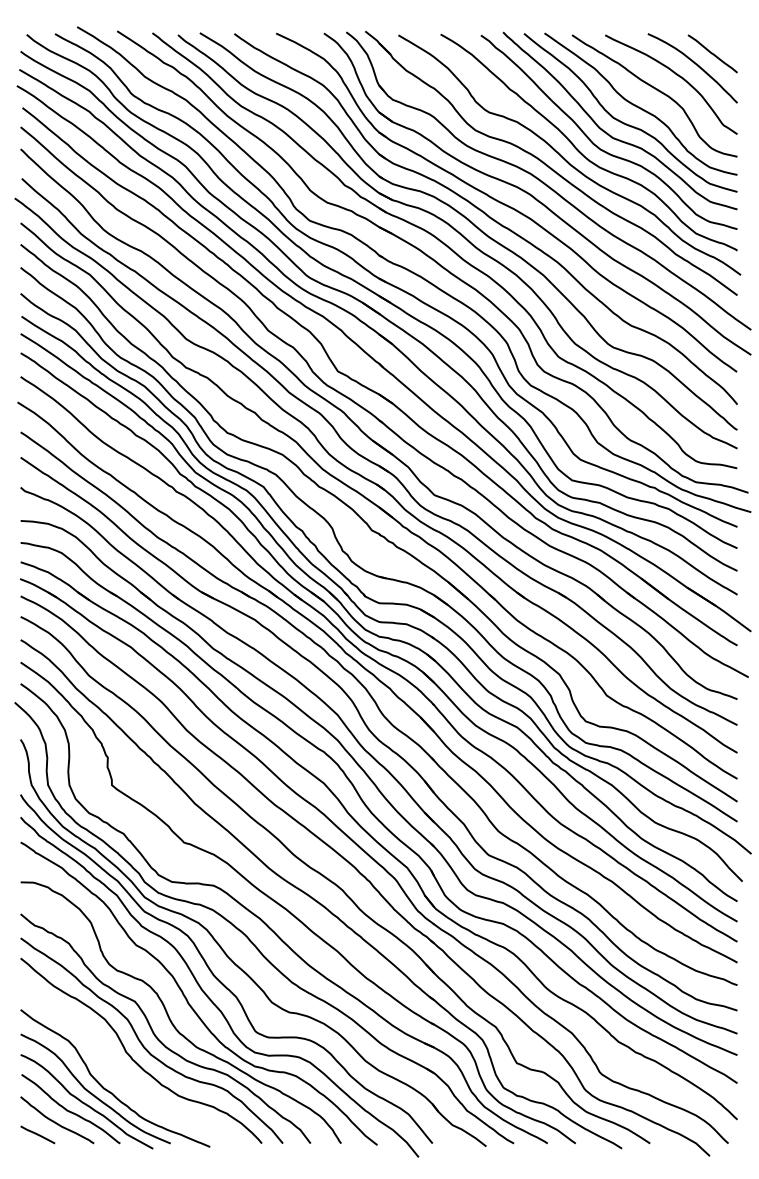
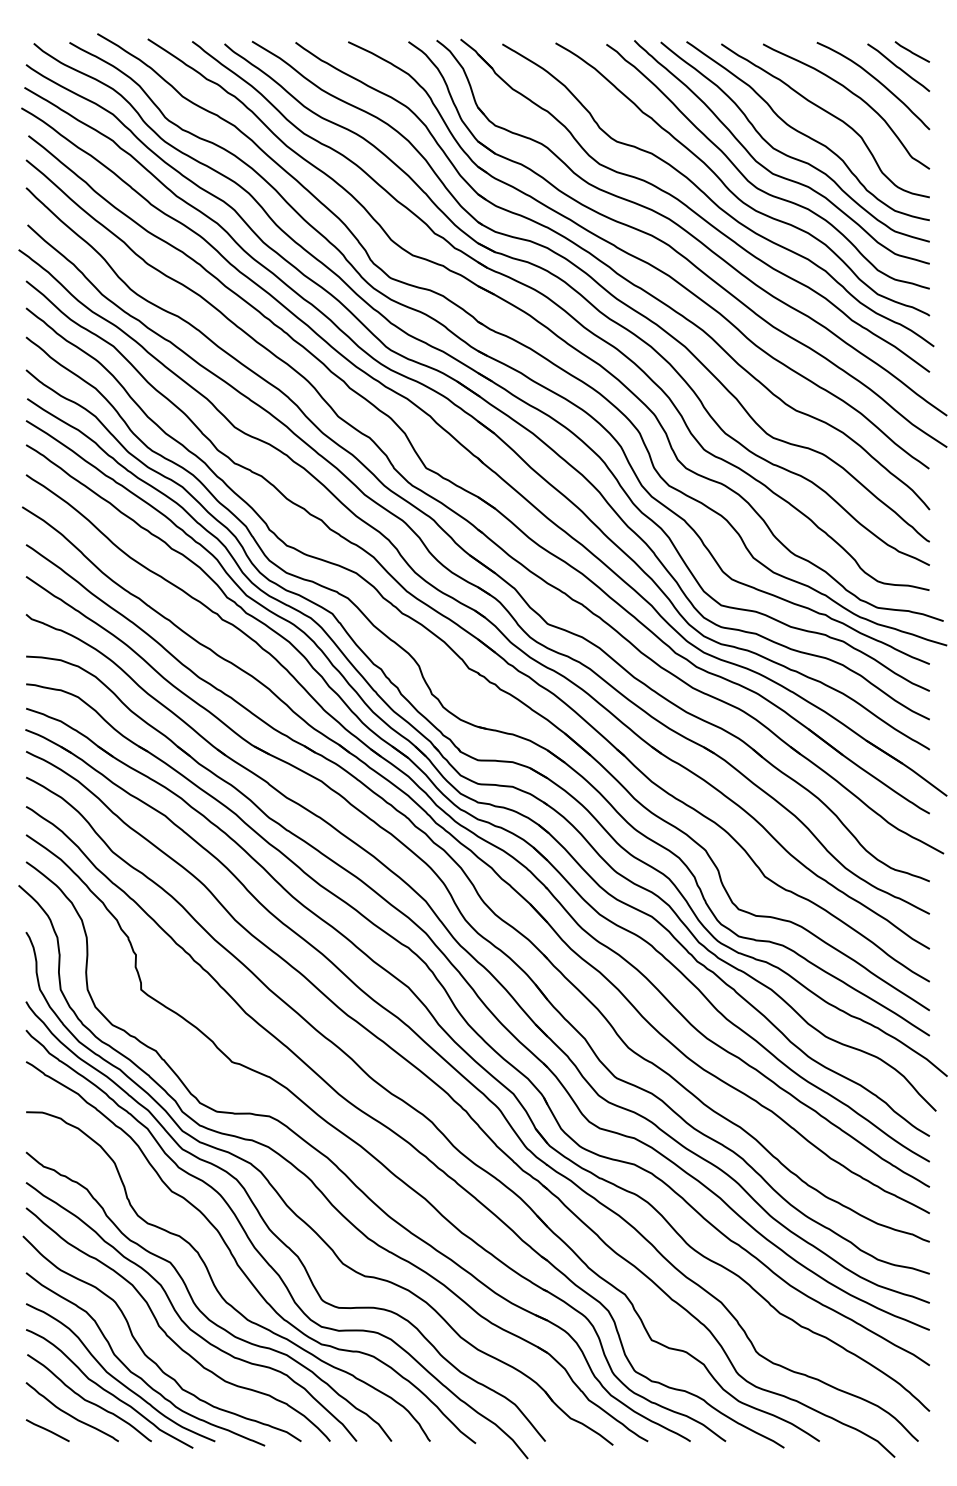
line: (722, 41) -> (911, 51), added
curve: (114, 1072) -> (144, 1351), added

